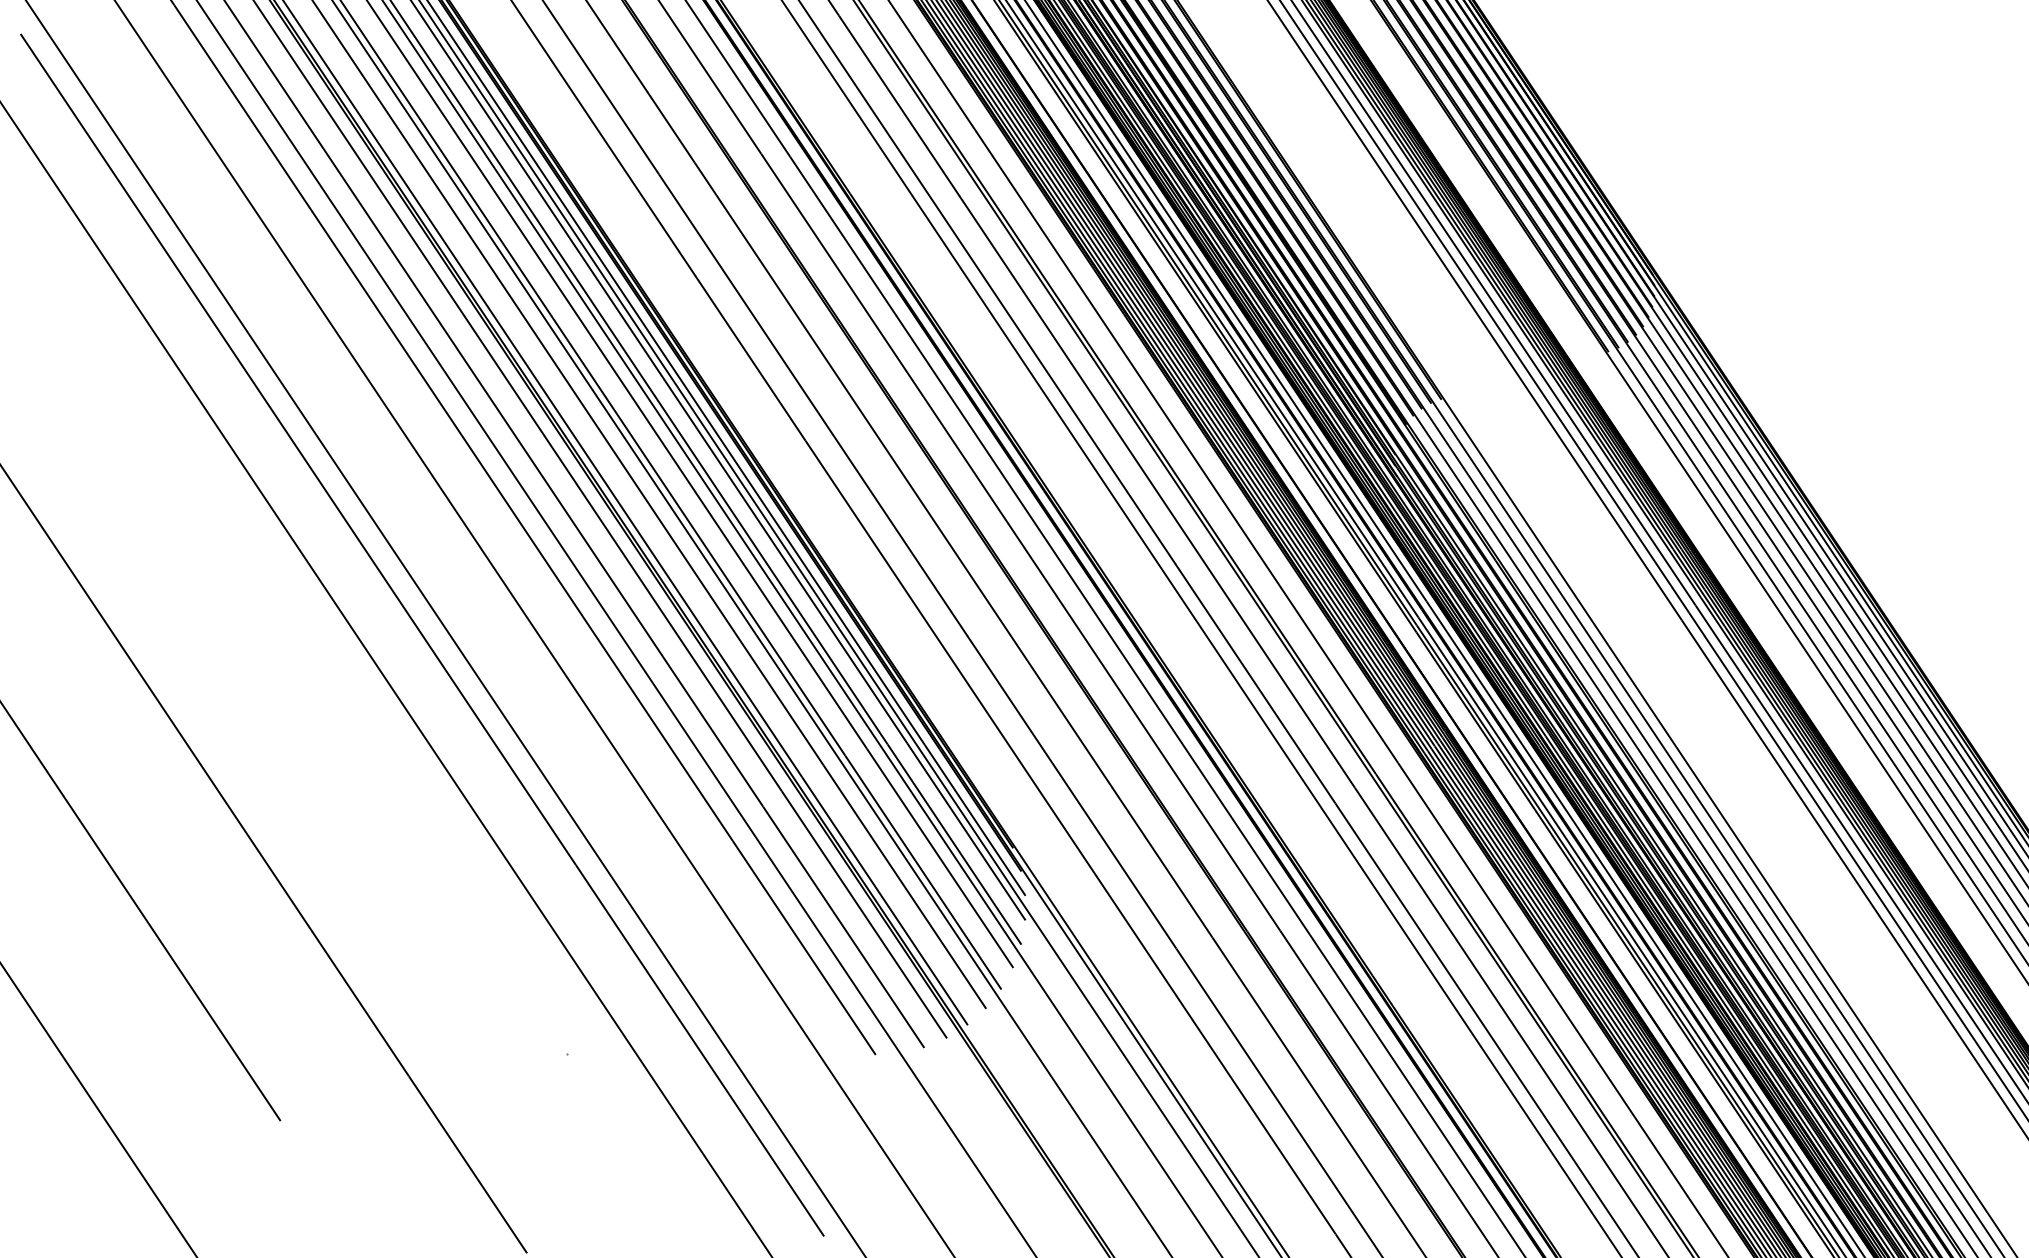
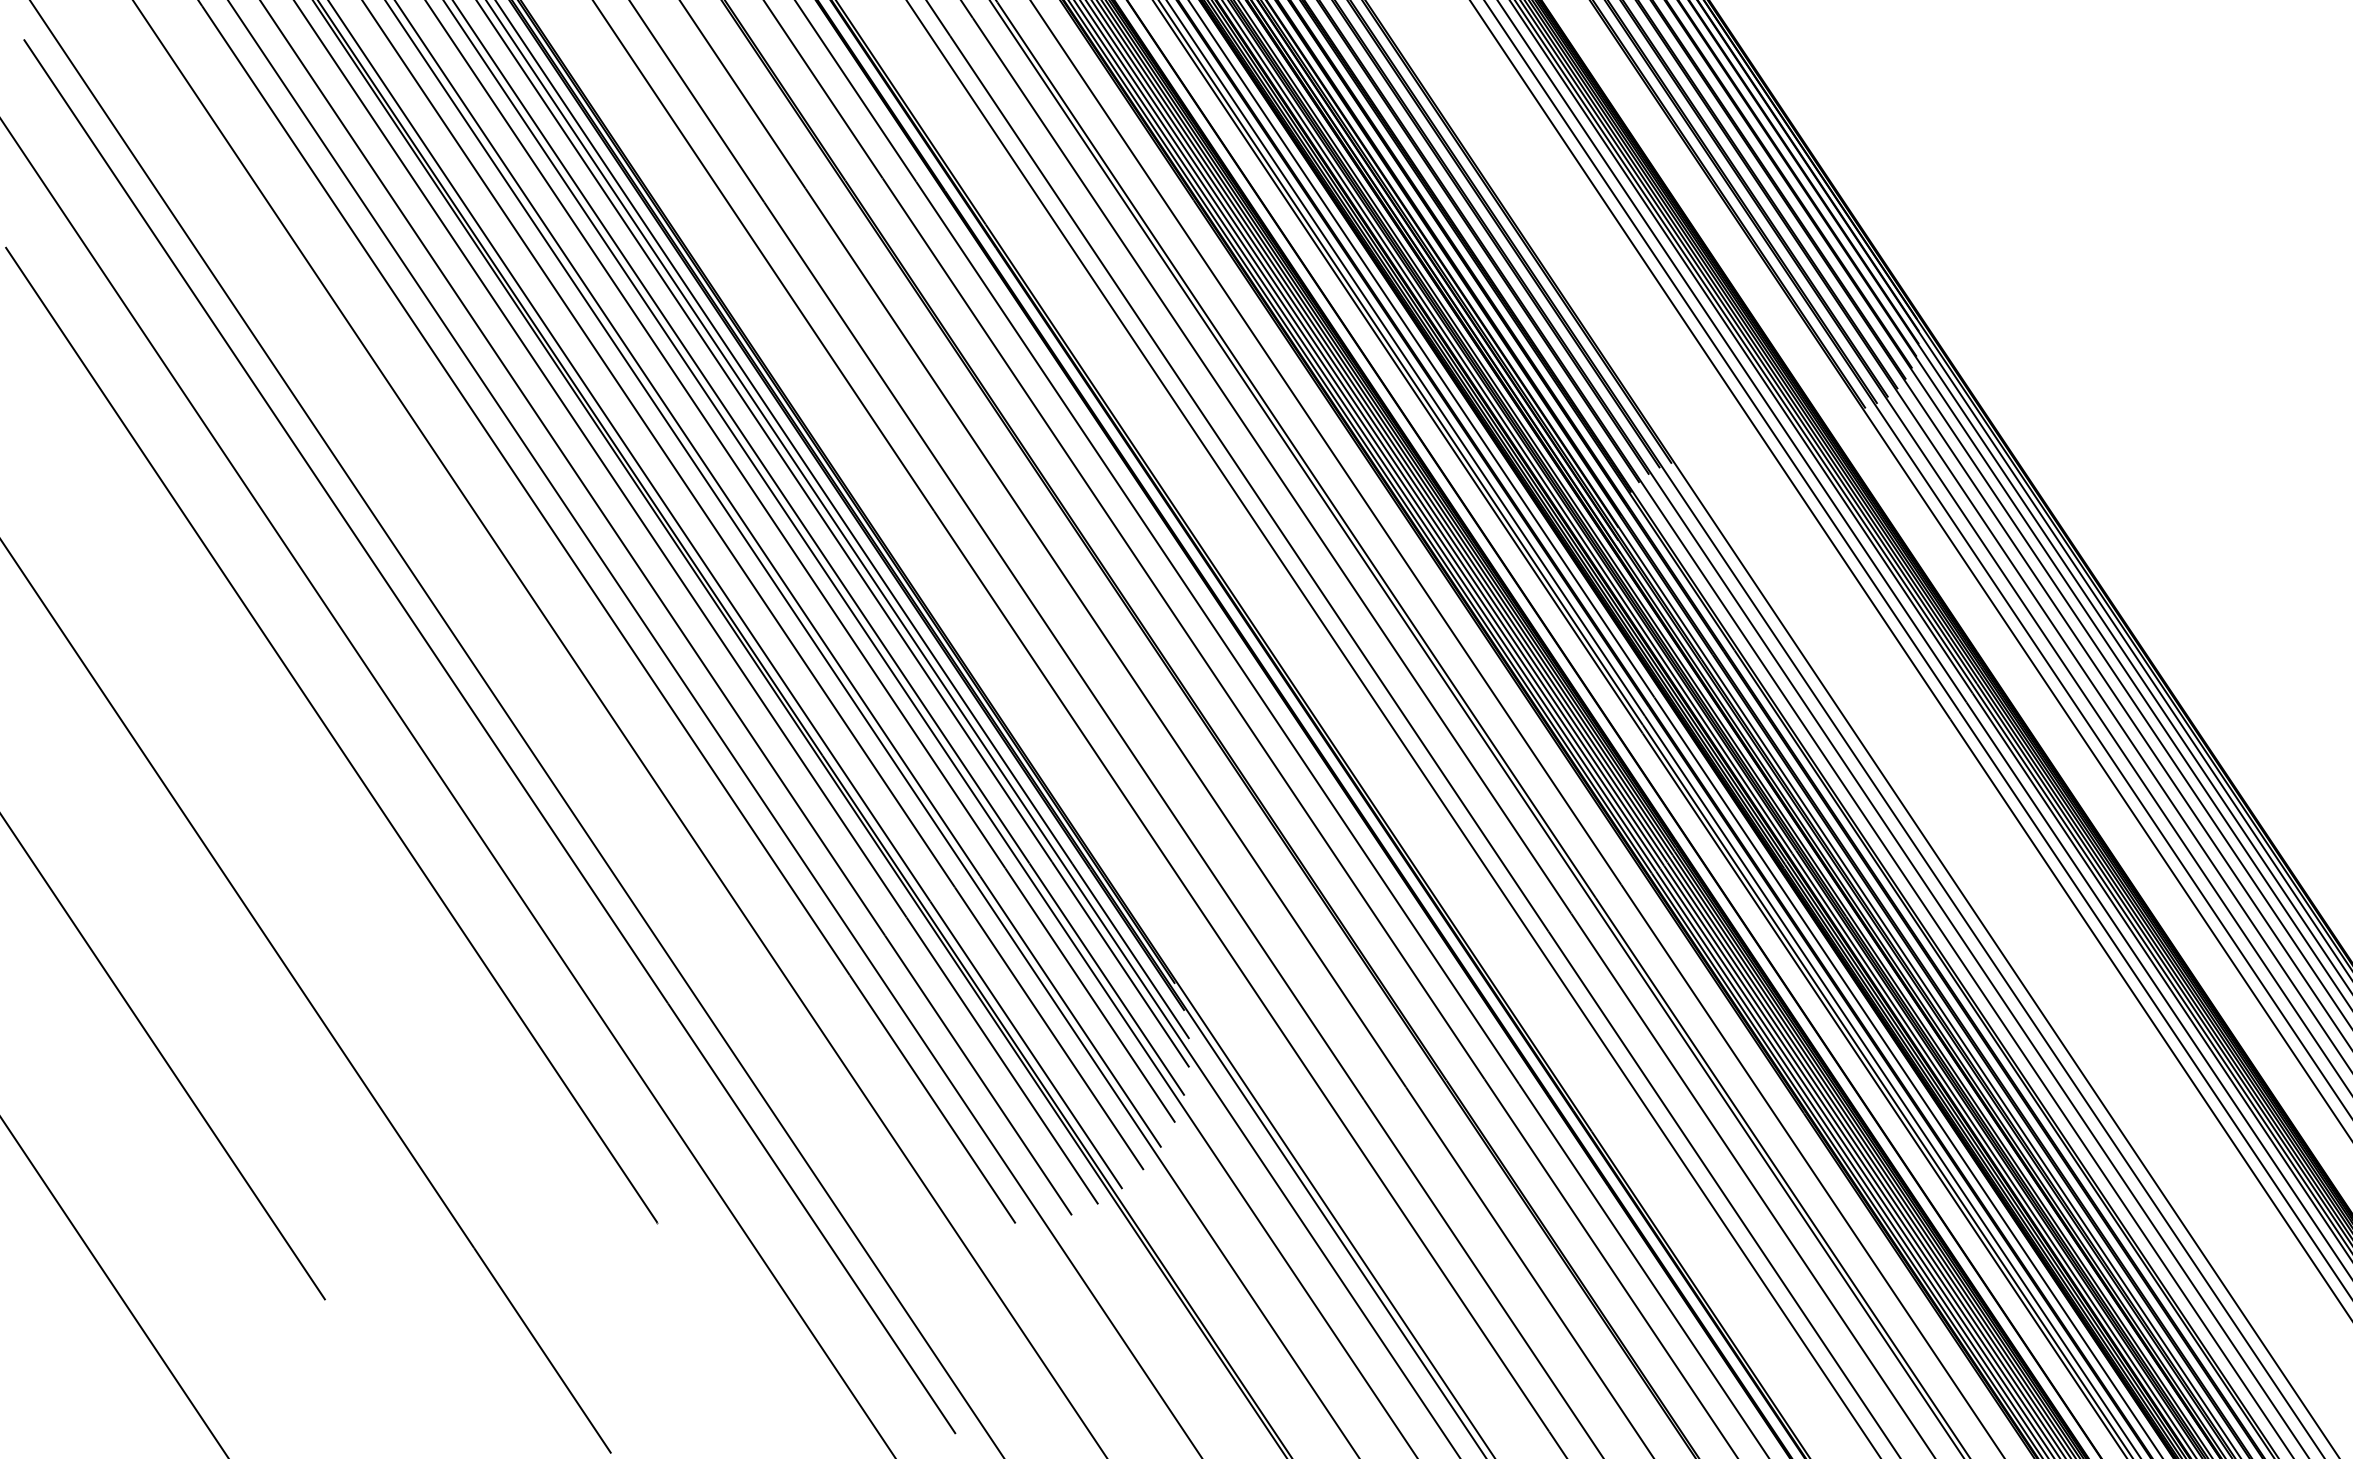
line: (285, 633) -> (331, 734), added

